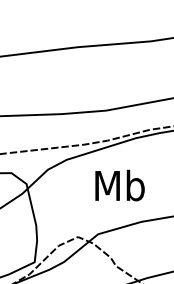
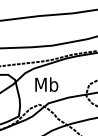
text: (119, 185) -> (46, 84), moved

